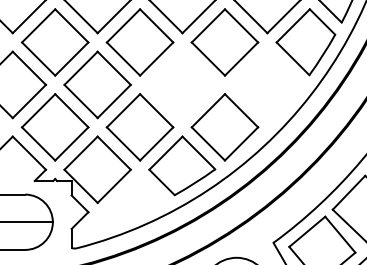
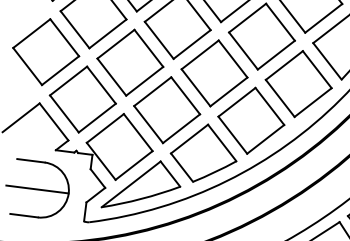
part: (182, 84) -> (214, 73), added
part: (267, 84) -> (298, 83), added
part: (124, 204) -> (141, 184), added

